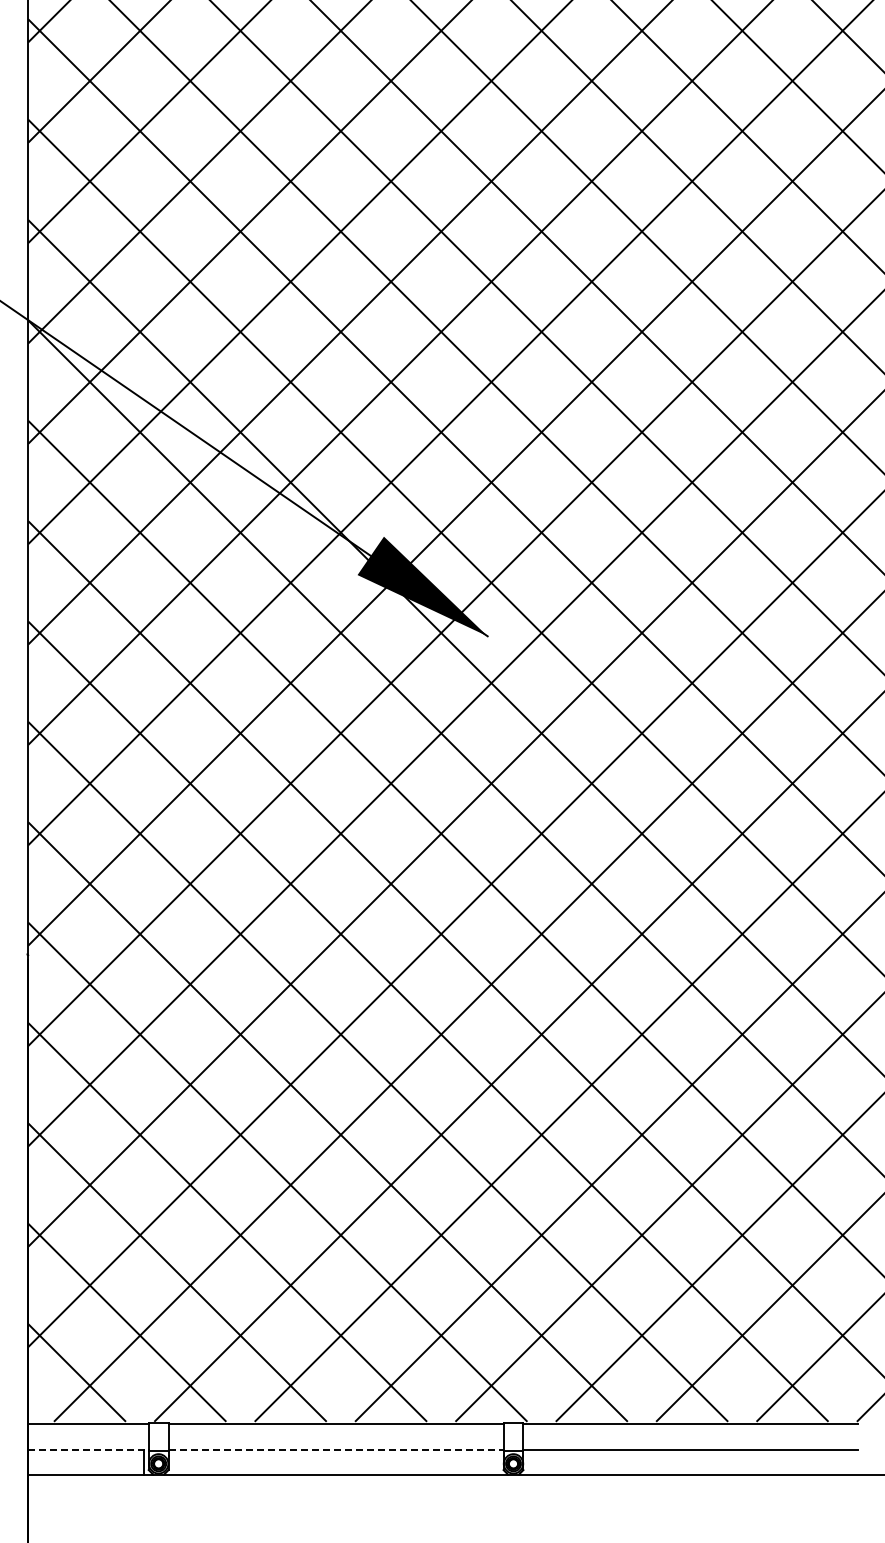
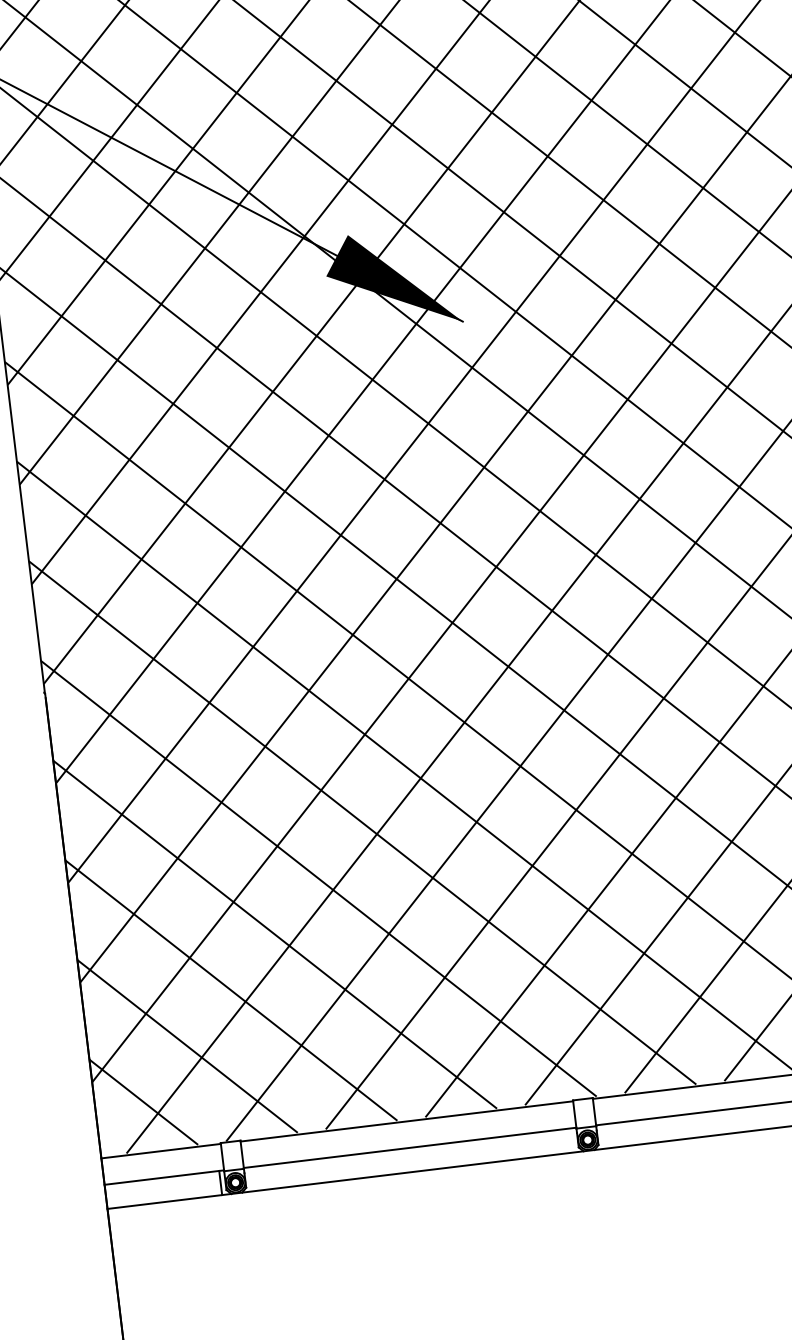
line: (89, 1450) -> (165, 1177), dashed -> solid
line: (336, 1450) -> (410, 1148), dashed -> solid

